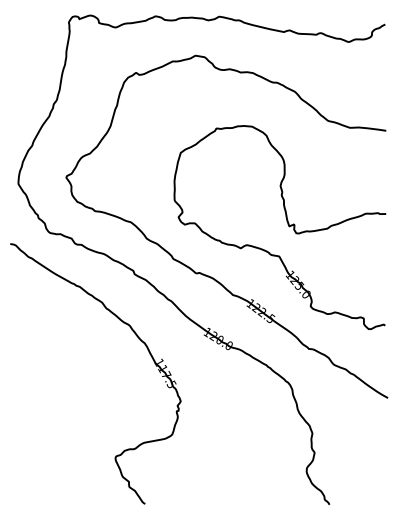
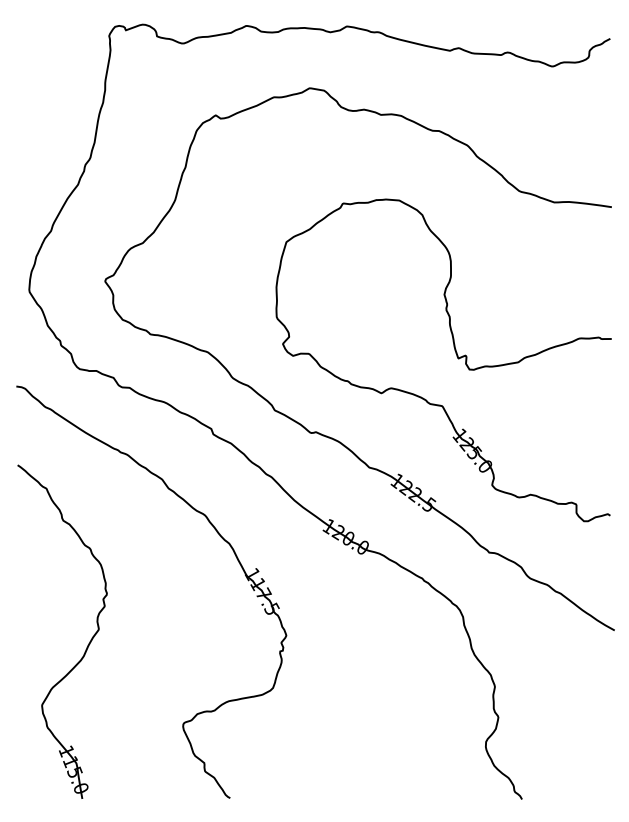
part: (55, 405) -> (88, 642), added

